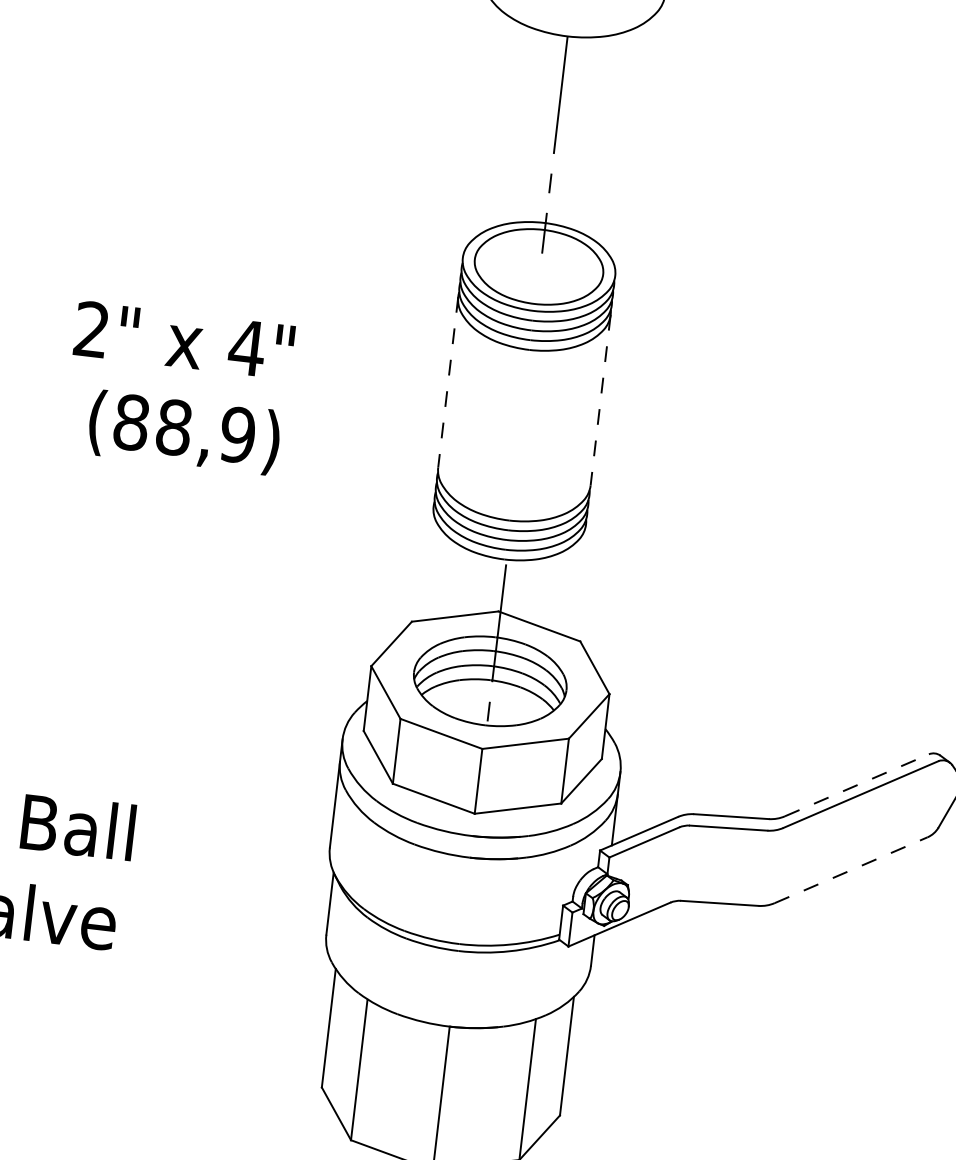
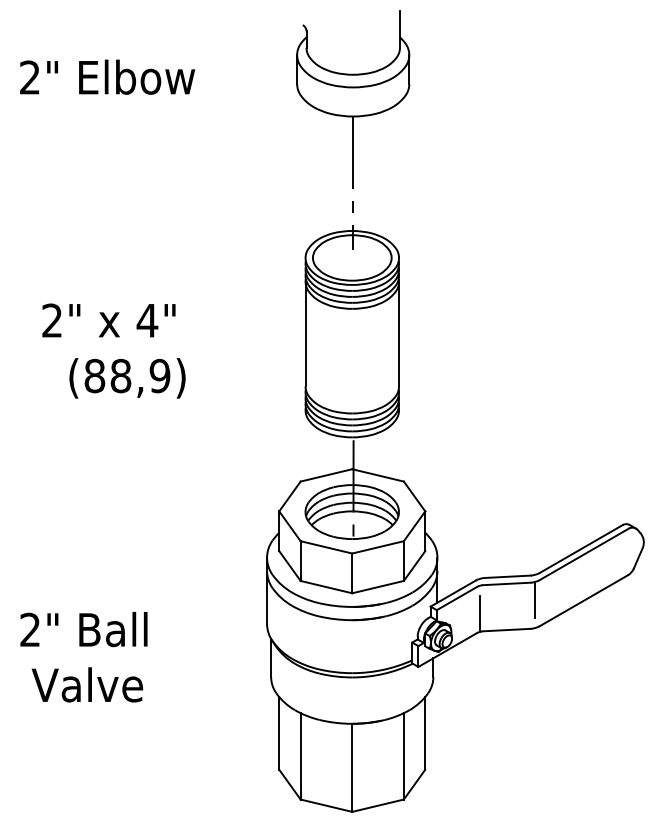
text: (183, 340) -> (108, 320), moved
line: (448, 382) -> (305, 334), dashed -> solid
line: (601, 400) -> (399, 334), dashed -> solid
text: (184, 432) -> (127, 378), moved
line: (857, 784) -> (581, 548), dashed -> solid
line: (772, 858) -> (535, 599), added
line: (850, 869) -> (583, 600), dashed -> solid
line: (678, 871) -> (479, 613), added

